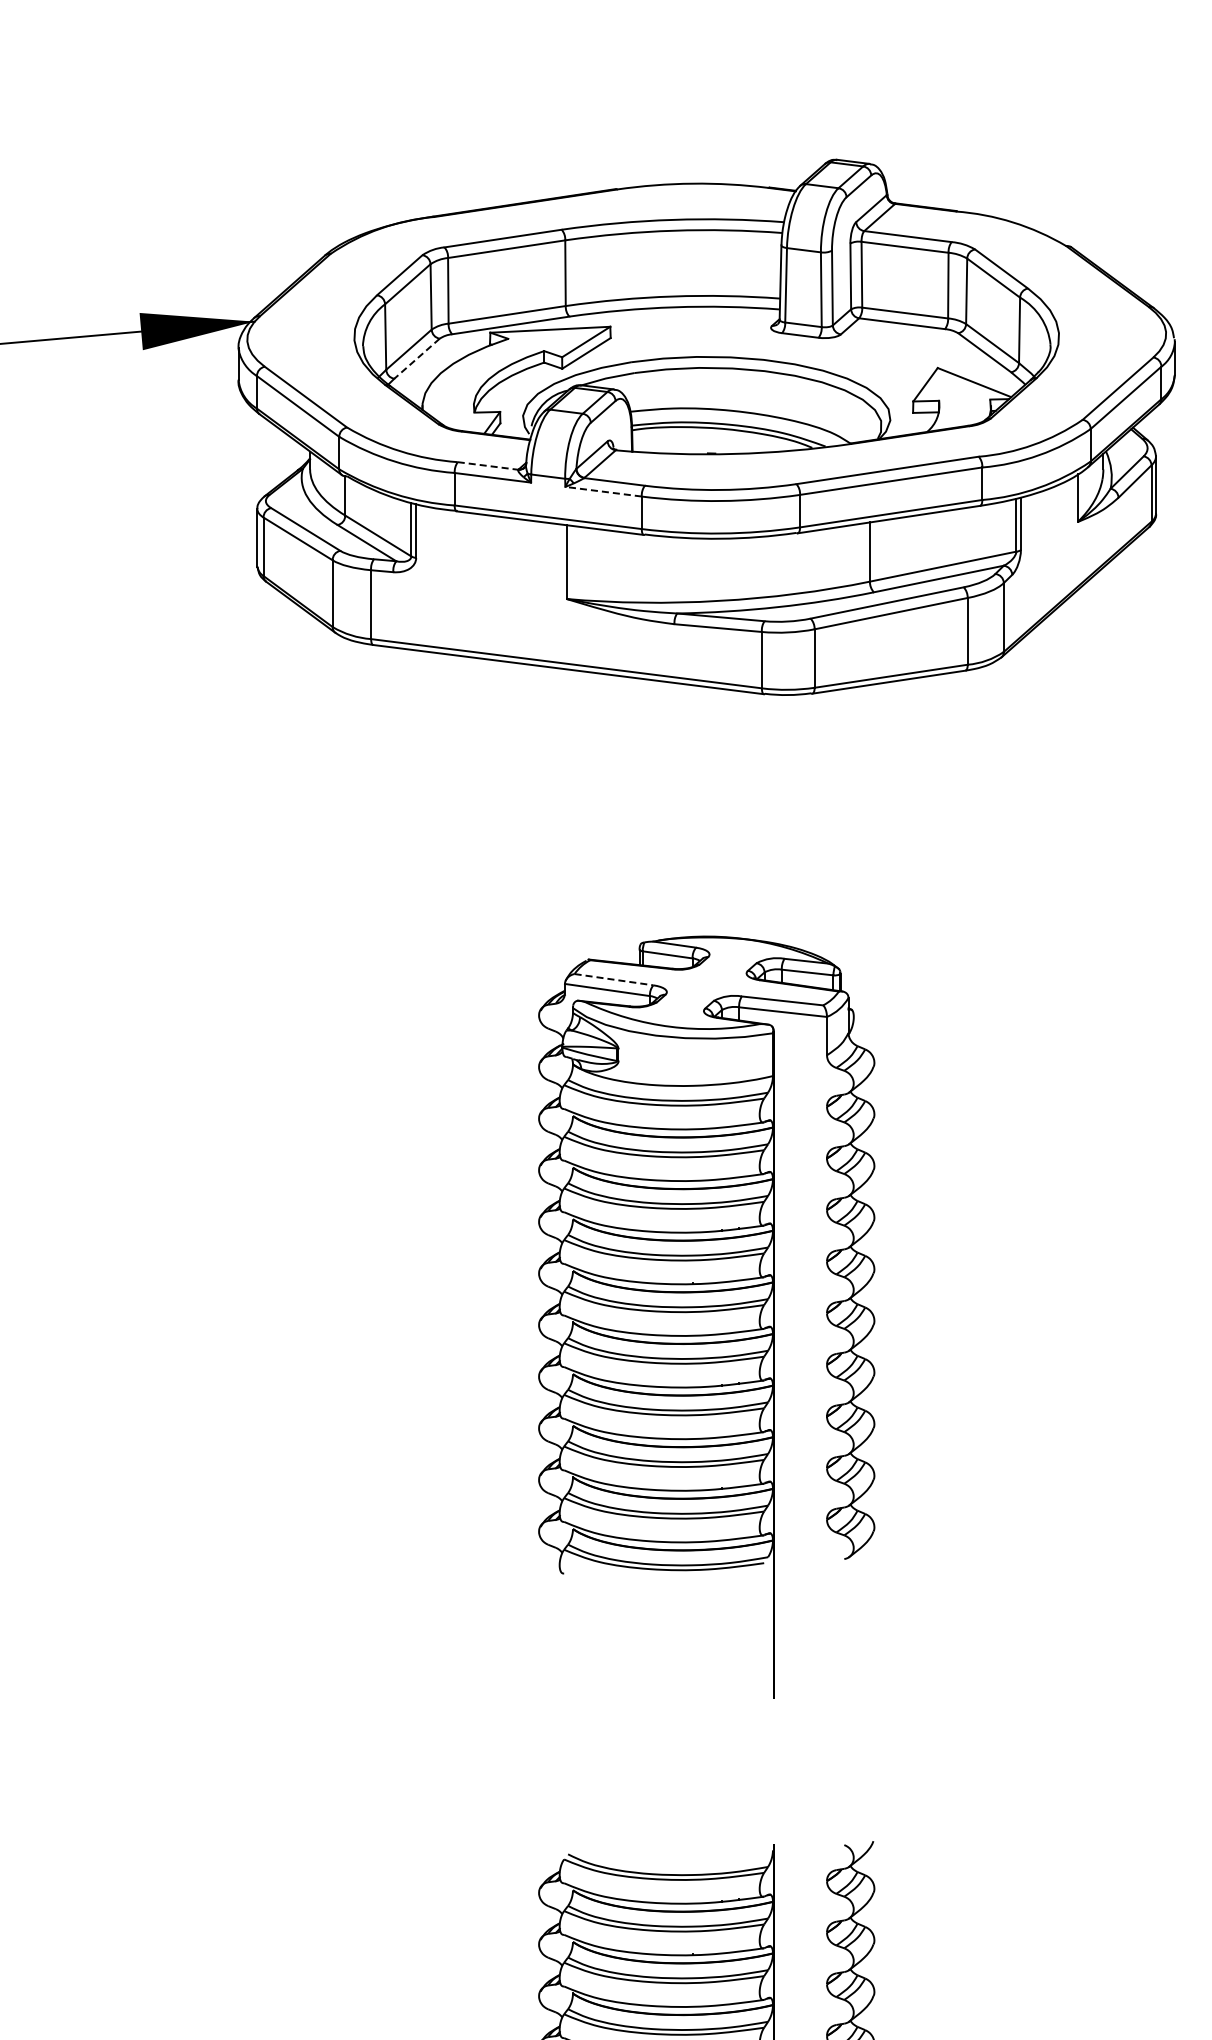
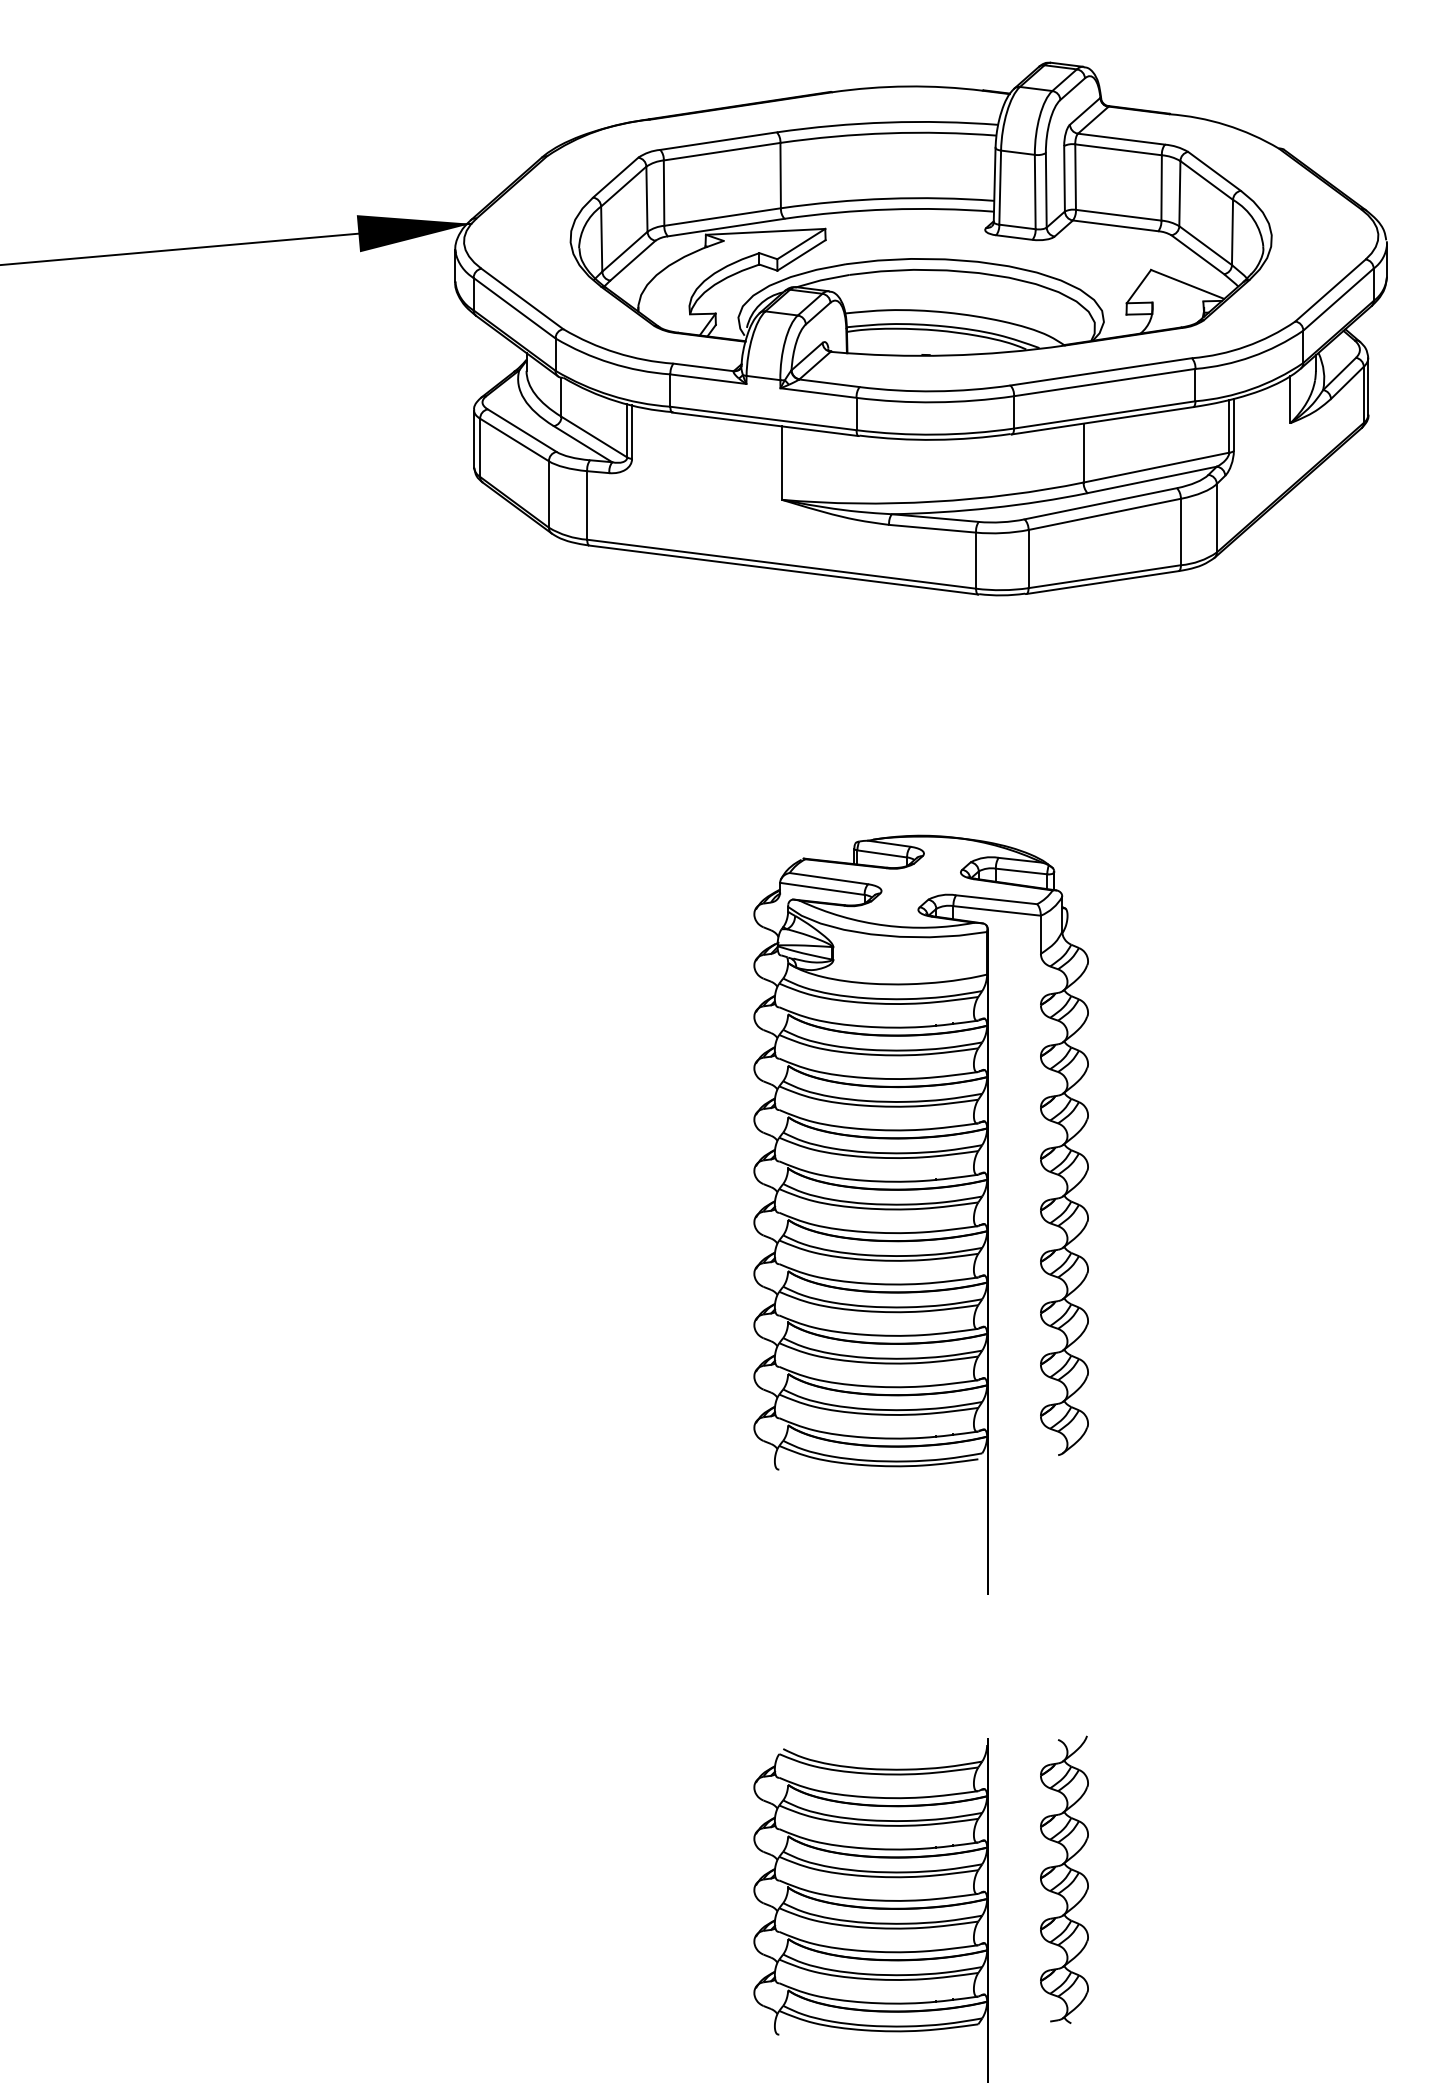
line: (416, 359) -> (632, 261), dashed -> solid
line: (488, 466) -> (704, 367), dashed -> solid
line: (603, 492) -> (818, 393), dashed -> solid
line: (613, 979) -> (828, 878), dashed -> solid

